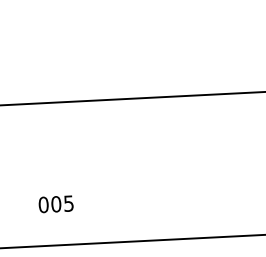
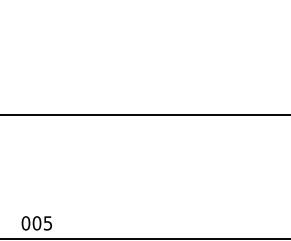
text: (55, 204) -> (36, 223), moved

